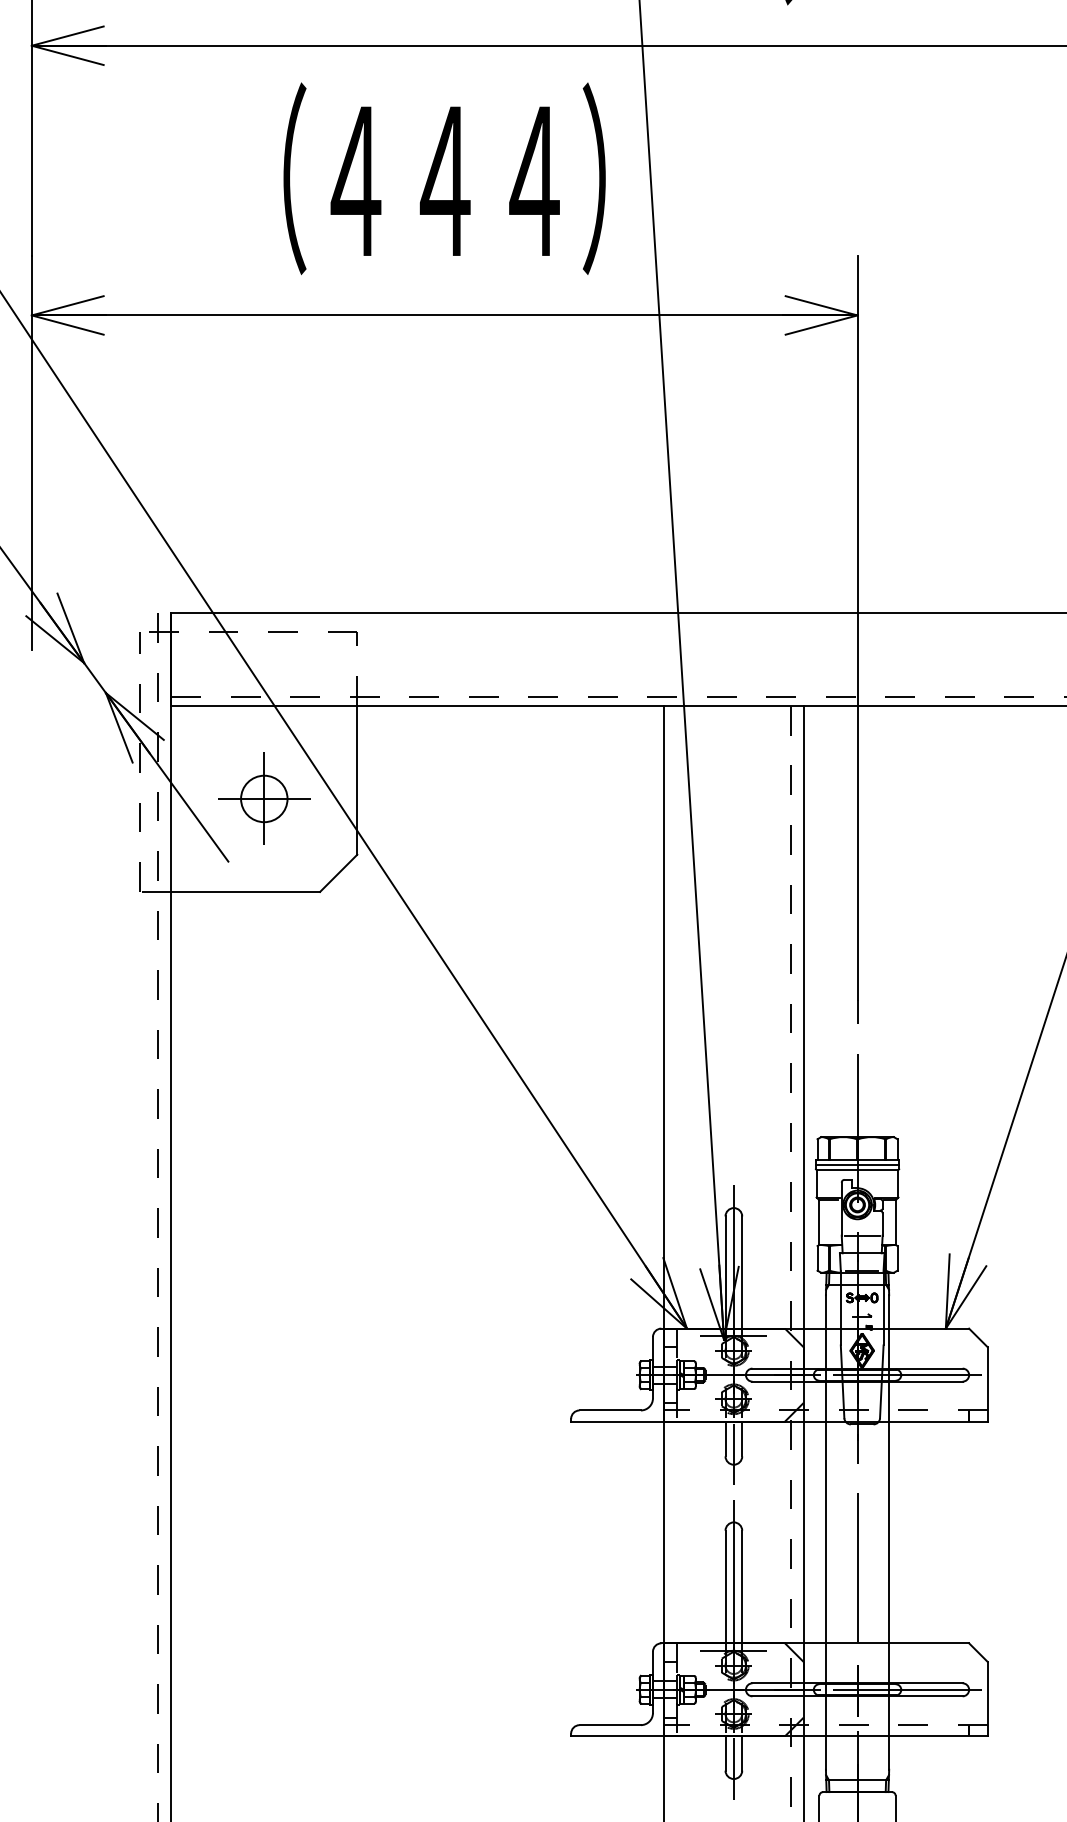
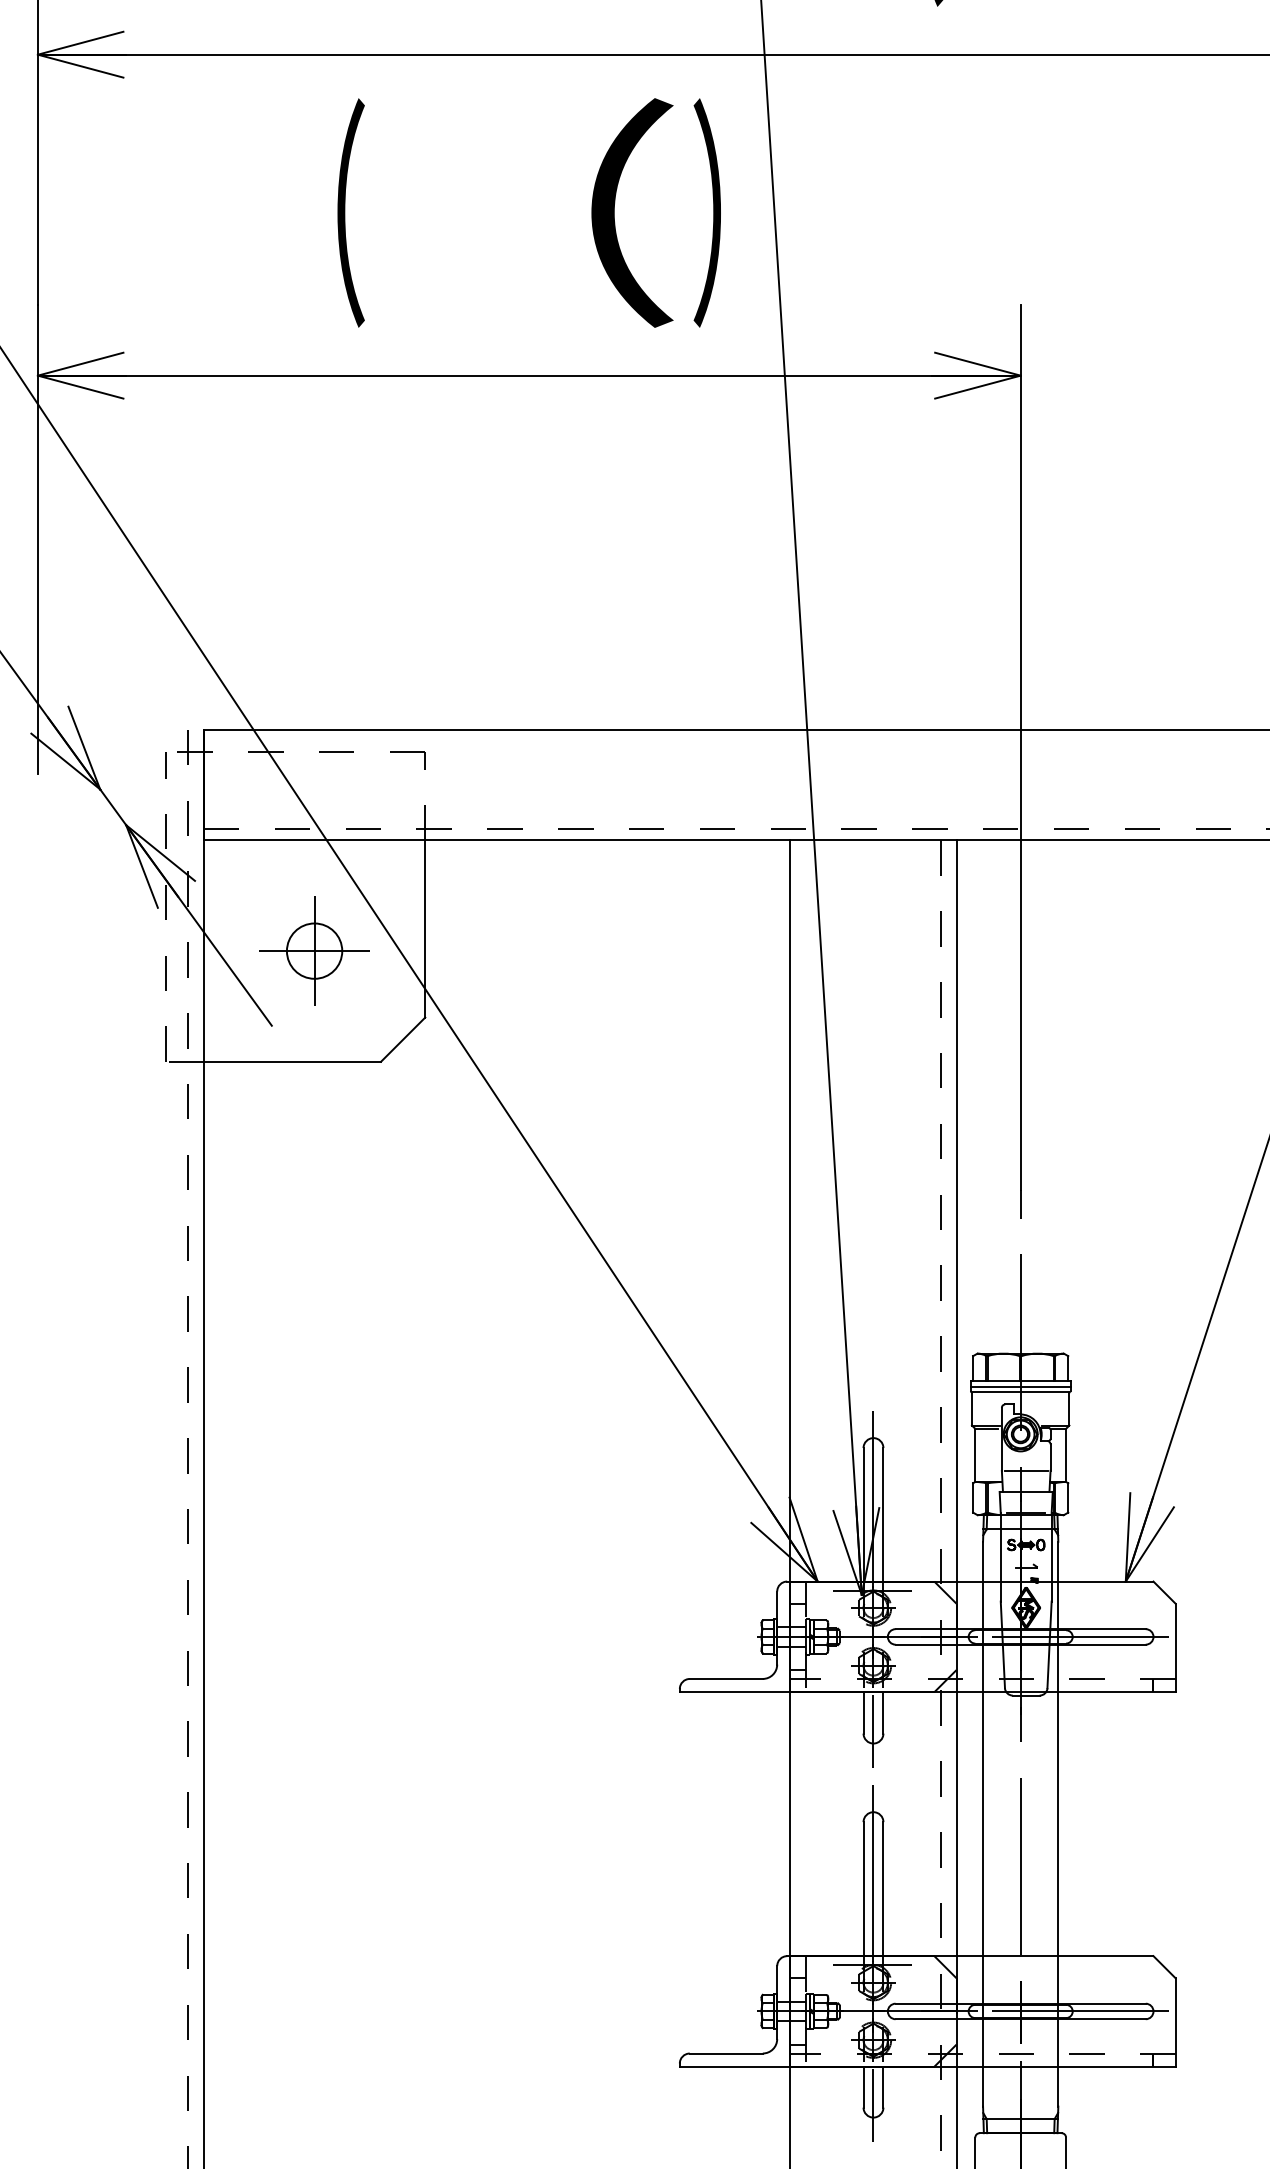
text: (447, 178) -> (532, 212), ４４４ -> （

